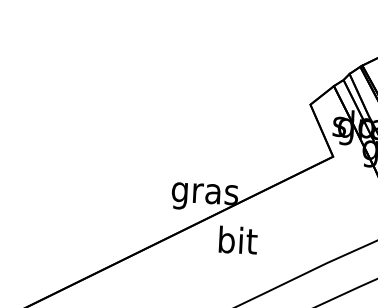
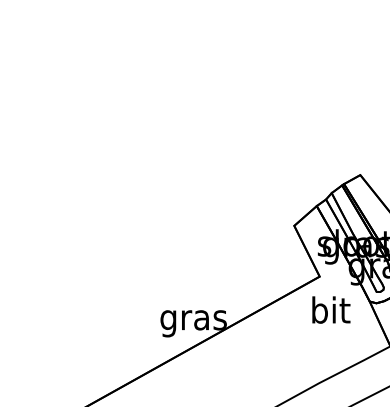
text: (238, 239) -> (331, 309), moved

